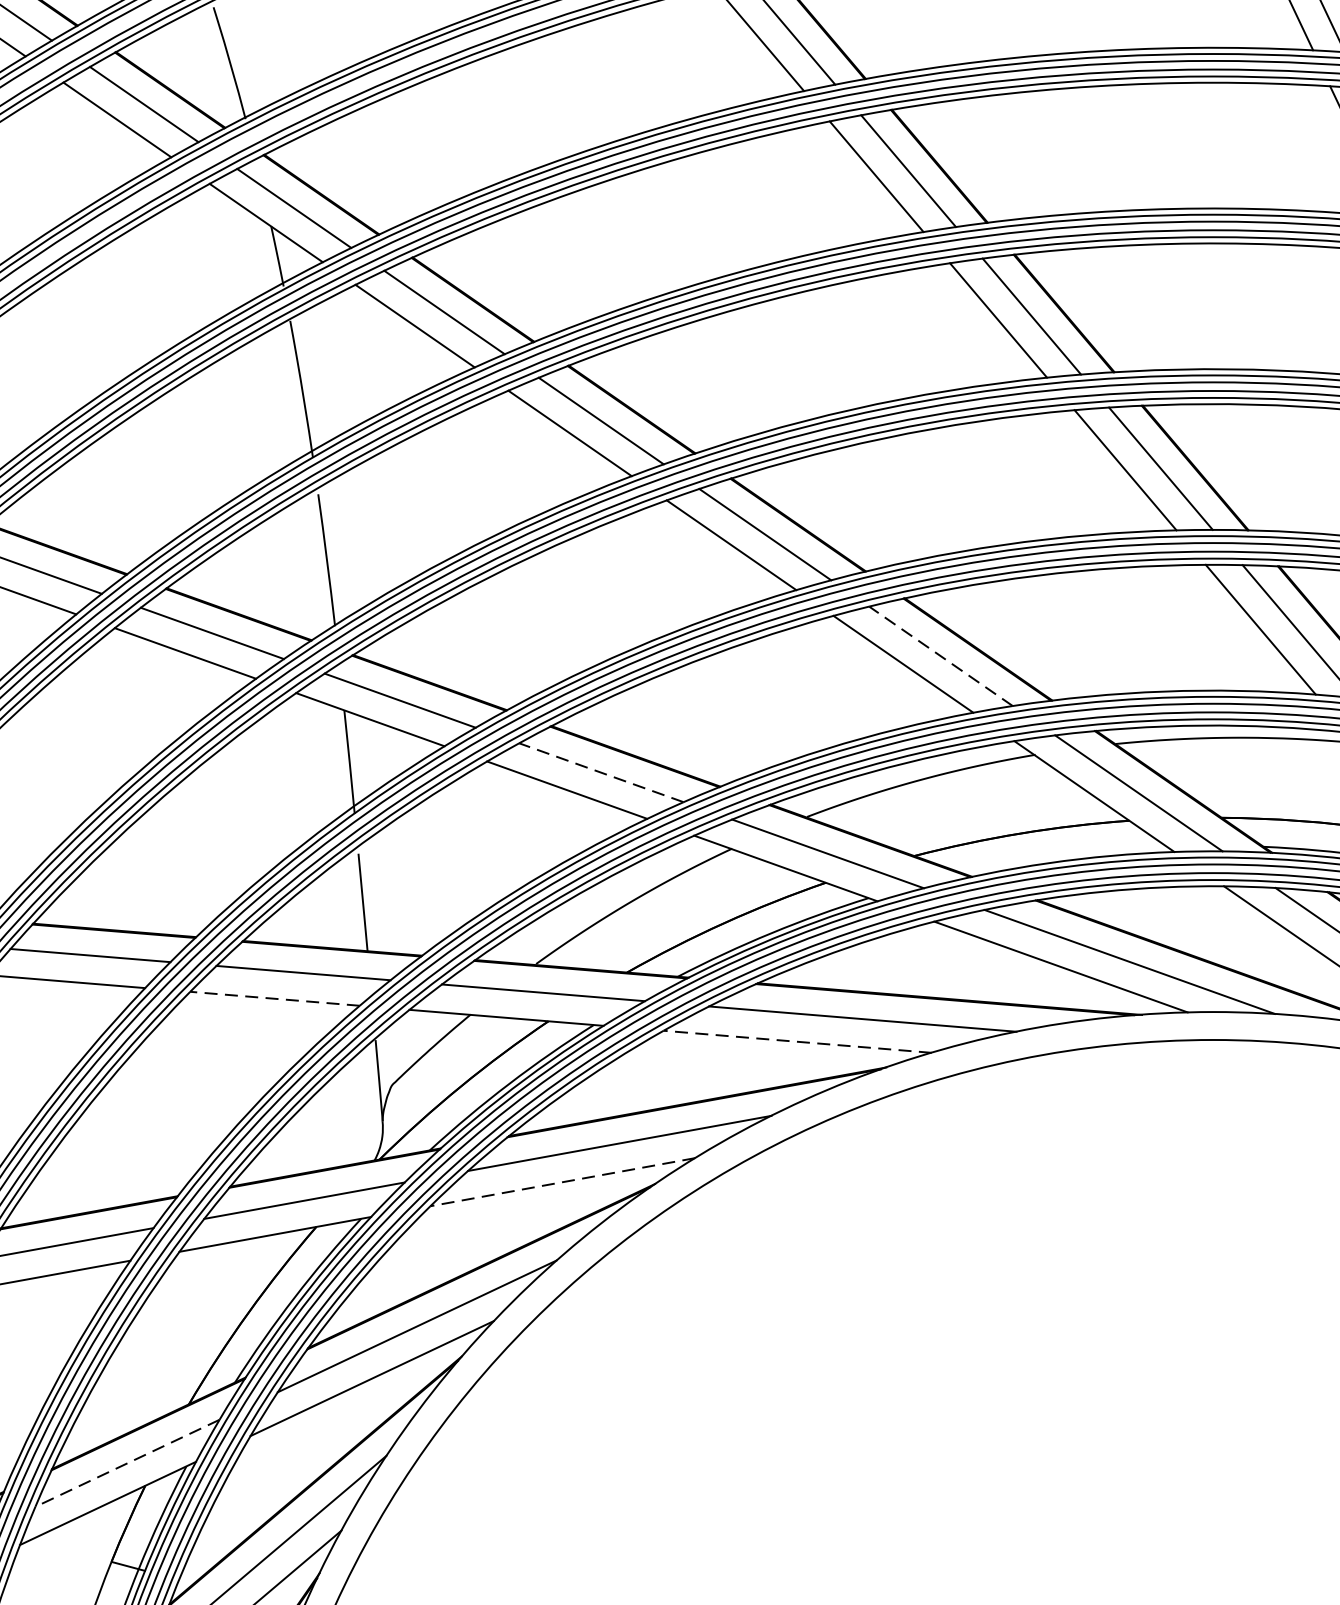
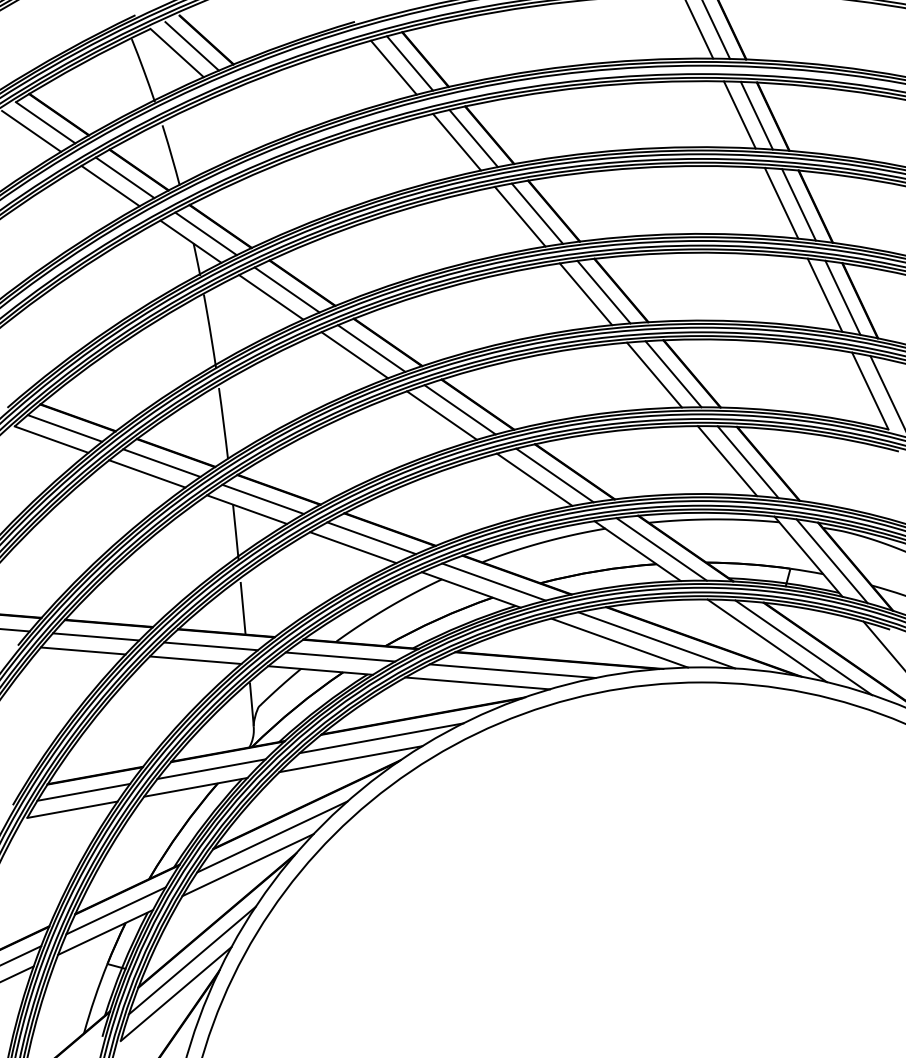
line: (940, 656) -> (554, 475), dashed -> solid
line: (600, 773) -> (371, 538), dashed -> solid
line: (274, 999) -> (195, 660), dashed -> solid
line: (797, 1041) -> (477, 683), dashed -> solid
line: (562, 1182) -> (350, 759), dashed -> solid
line: (128, 1462) -> (116, 910), dashed -> solid

